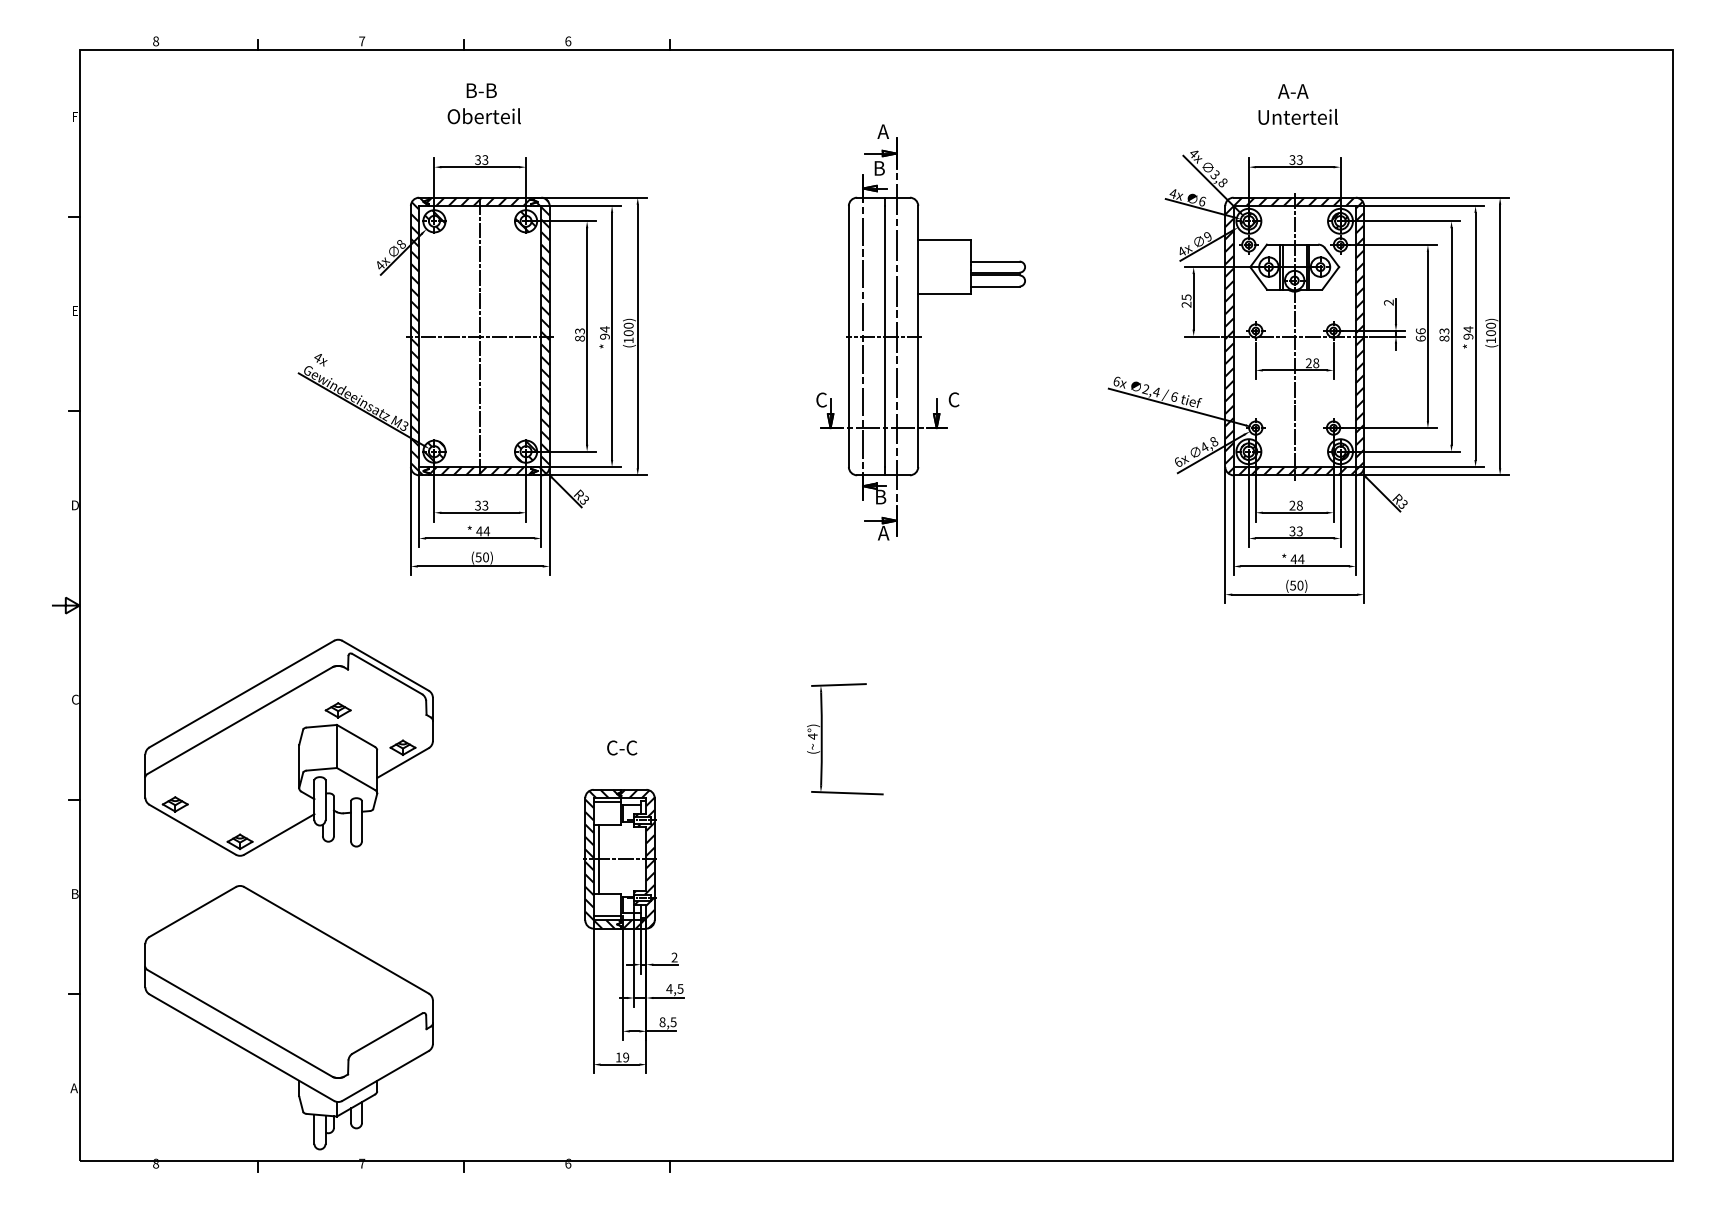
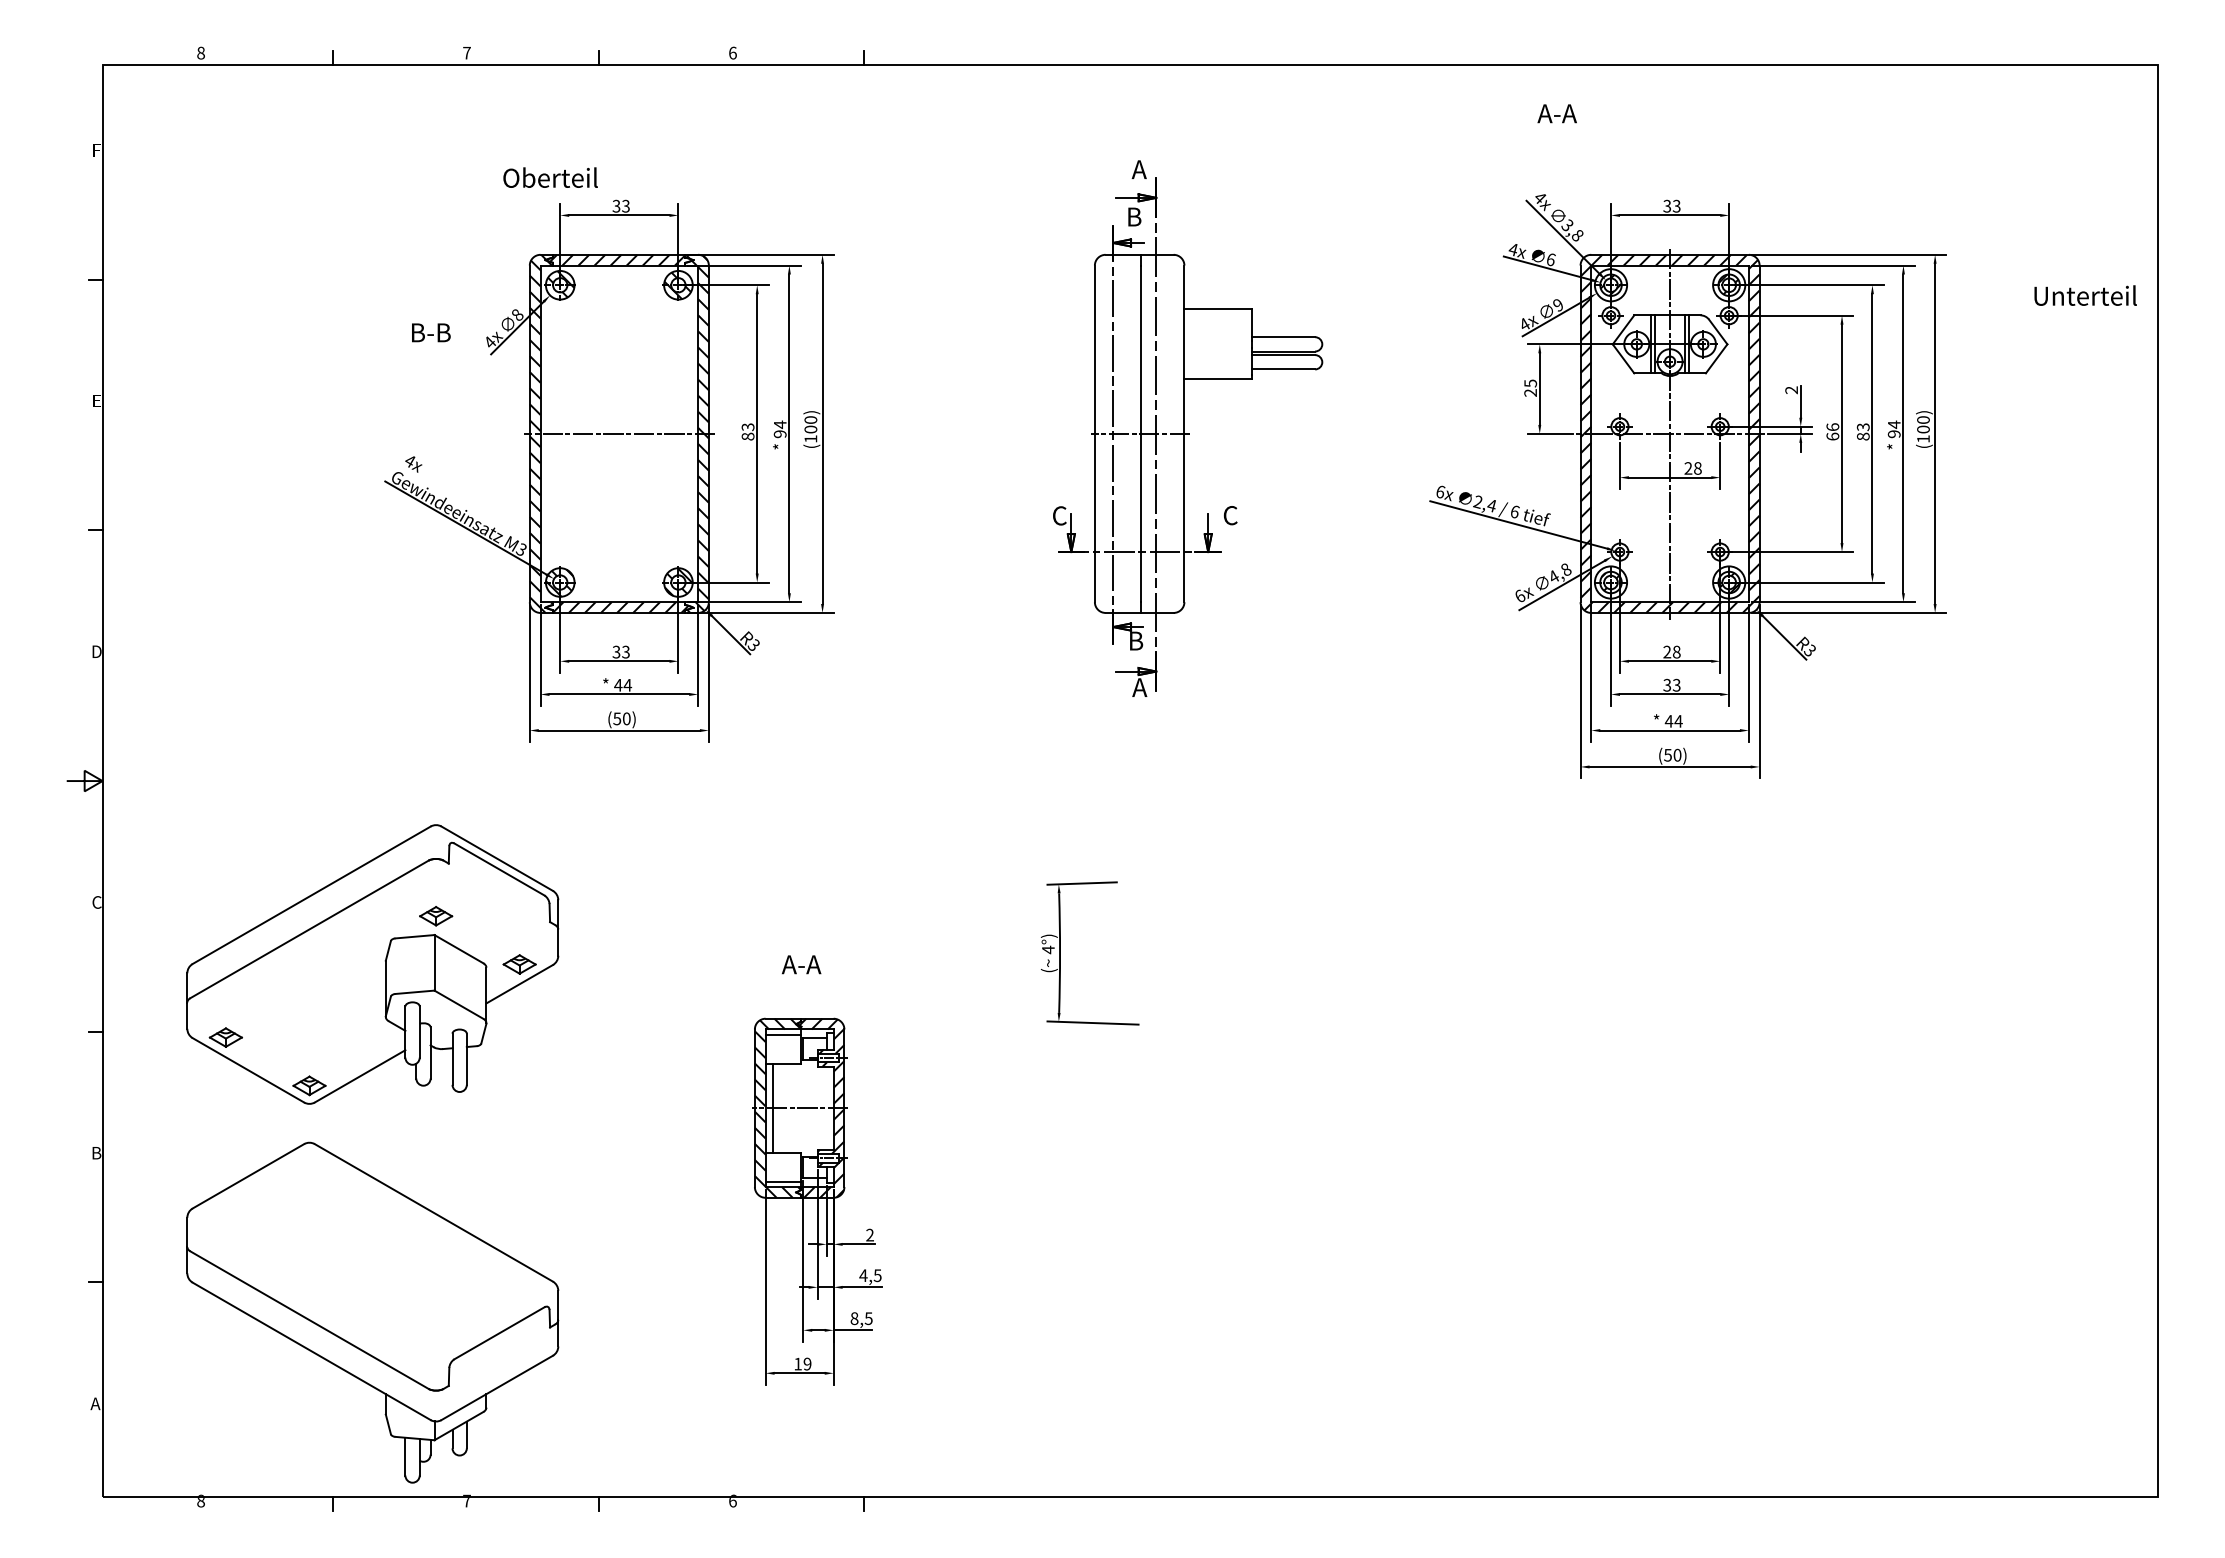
text: (481, 90) -> (431, 332), moved
text: (1292, 91) -> (1556, 113), moved
text: (484, 116) -> (550, 177), moved
text: (1298, 116) -> (2085, 295), moved
line: (480, 336) -> (619, 433), removed
text: (621, 747) -> (801, 964), C-C -> A-A

